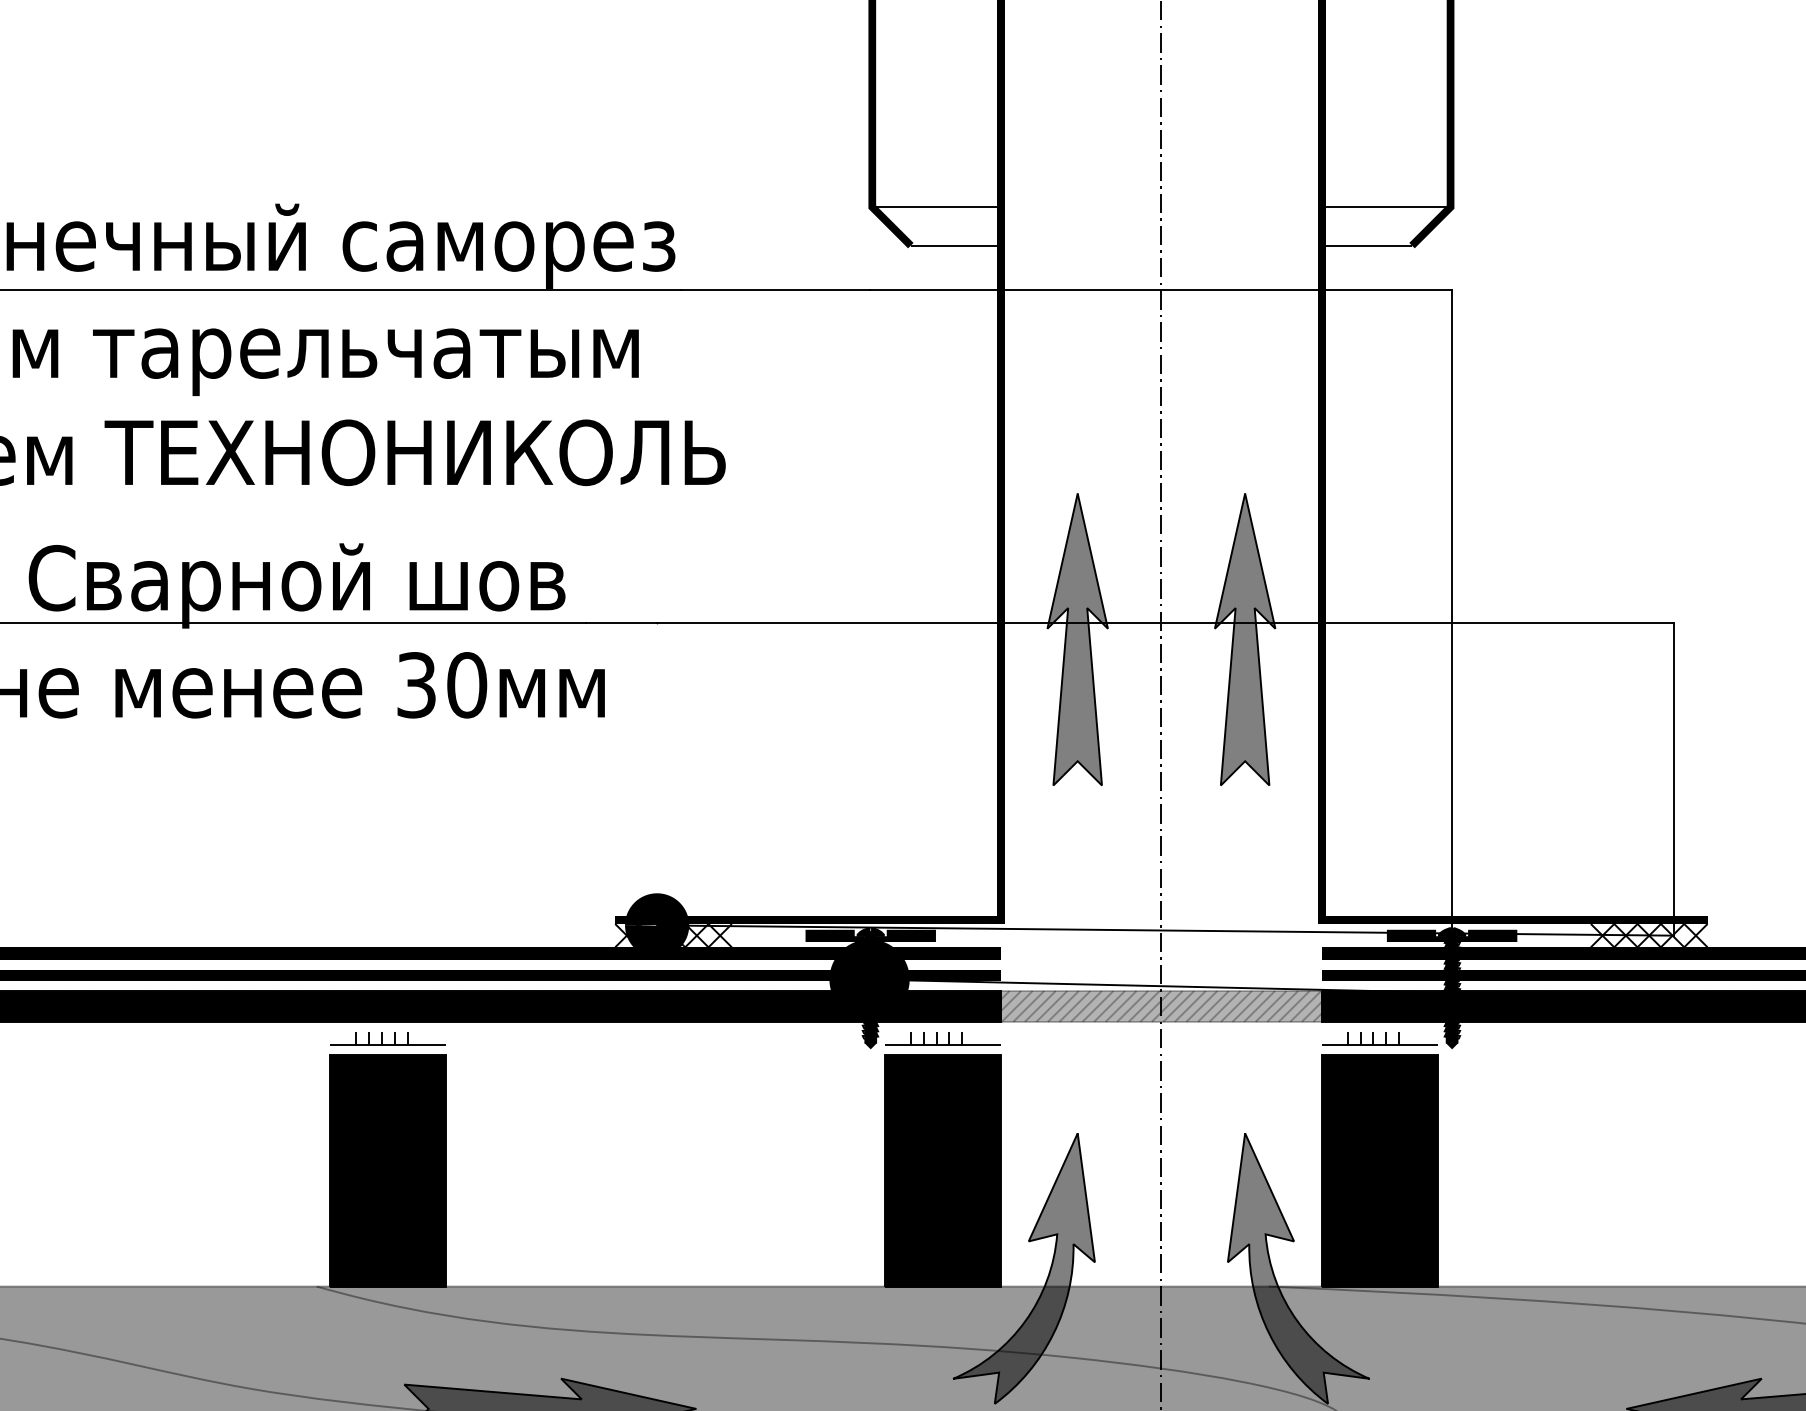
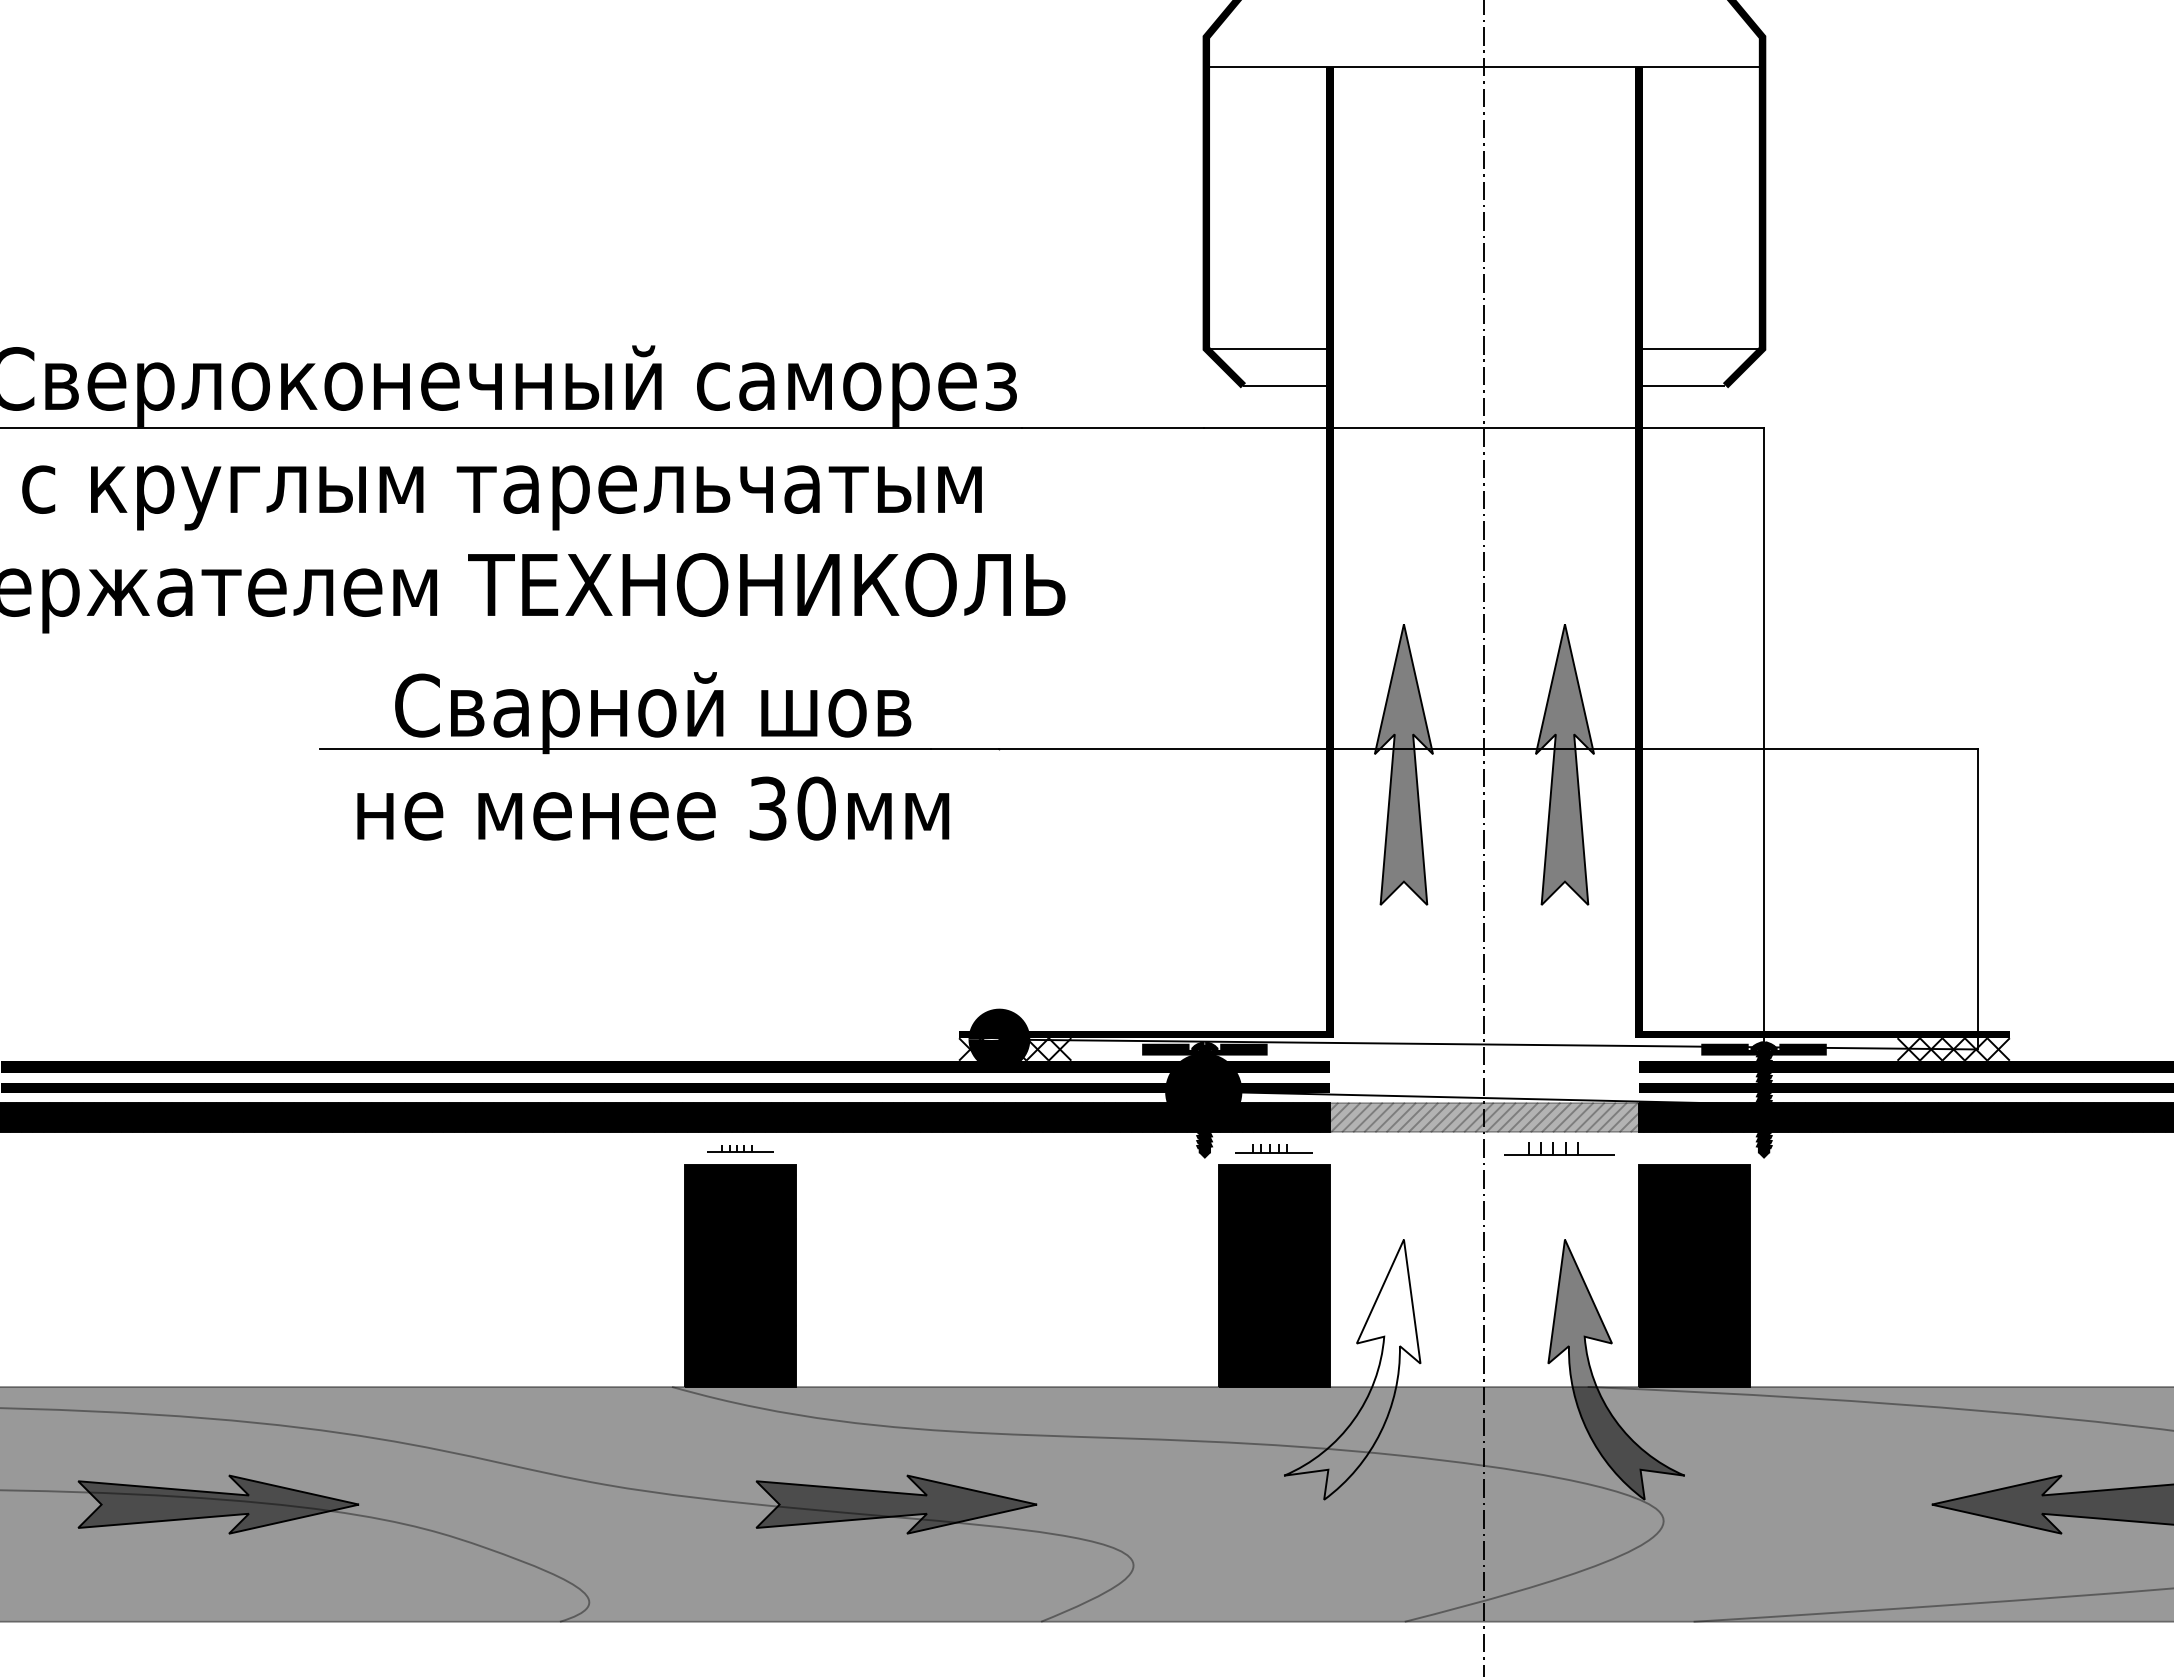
part: (387, 1038) -> (740, 1148), size x0.6
part: (943, 1038) -> (1274, 1148), size x0.7
part: (1379, 1038) -> (1559, 1148), moved
fill: (1024, 1268) -> (1352, 1369), removed

